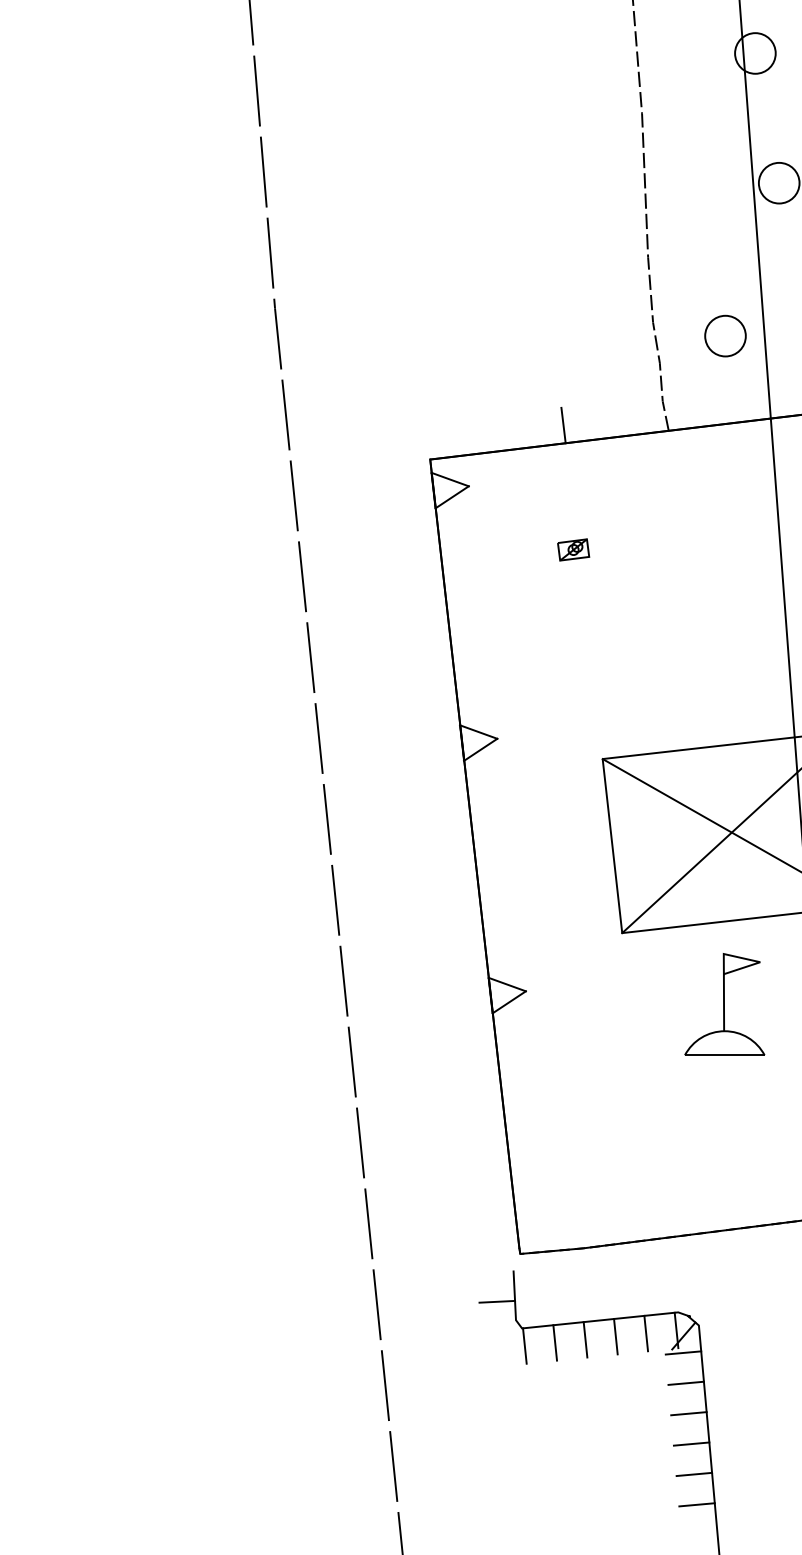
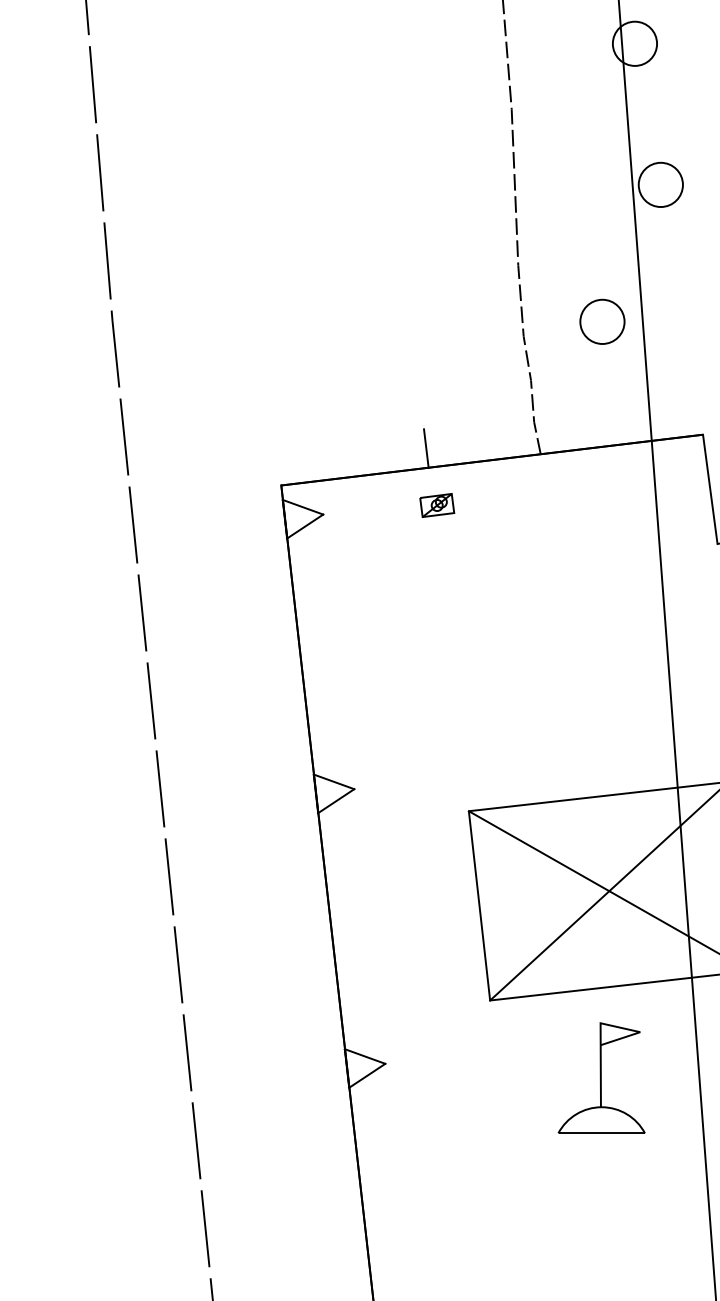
part: (725, 335) -> (602, 321), moved
part: (573, 549) -> (437, 505), moved

